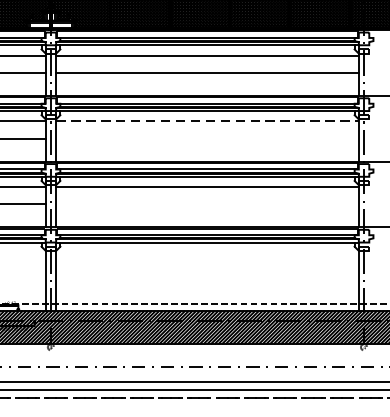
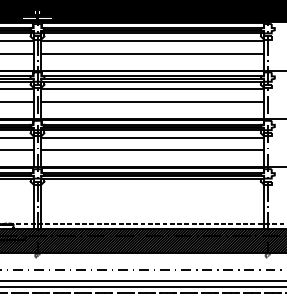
line: (208, 121) -> (153, 89), dashed -> solid
line: (207, 139) -> (152, 102), added
line: (207, 204) -> (152, 150), added

